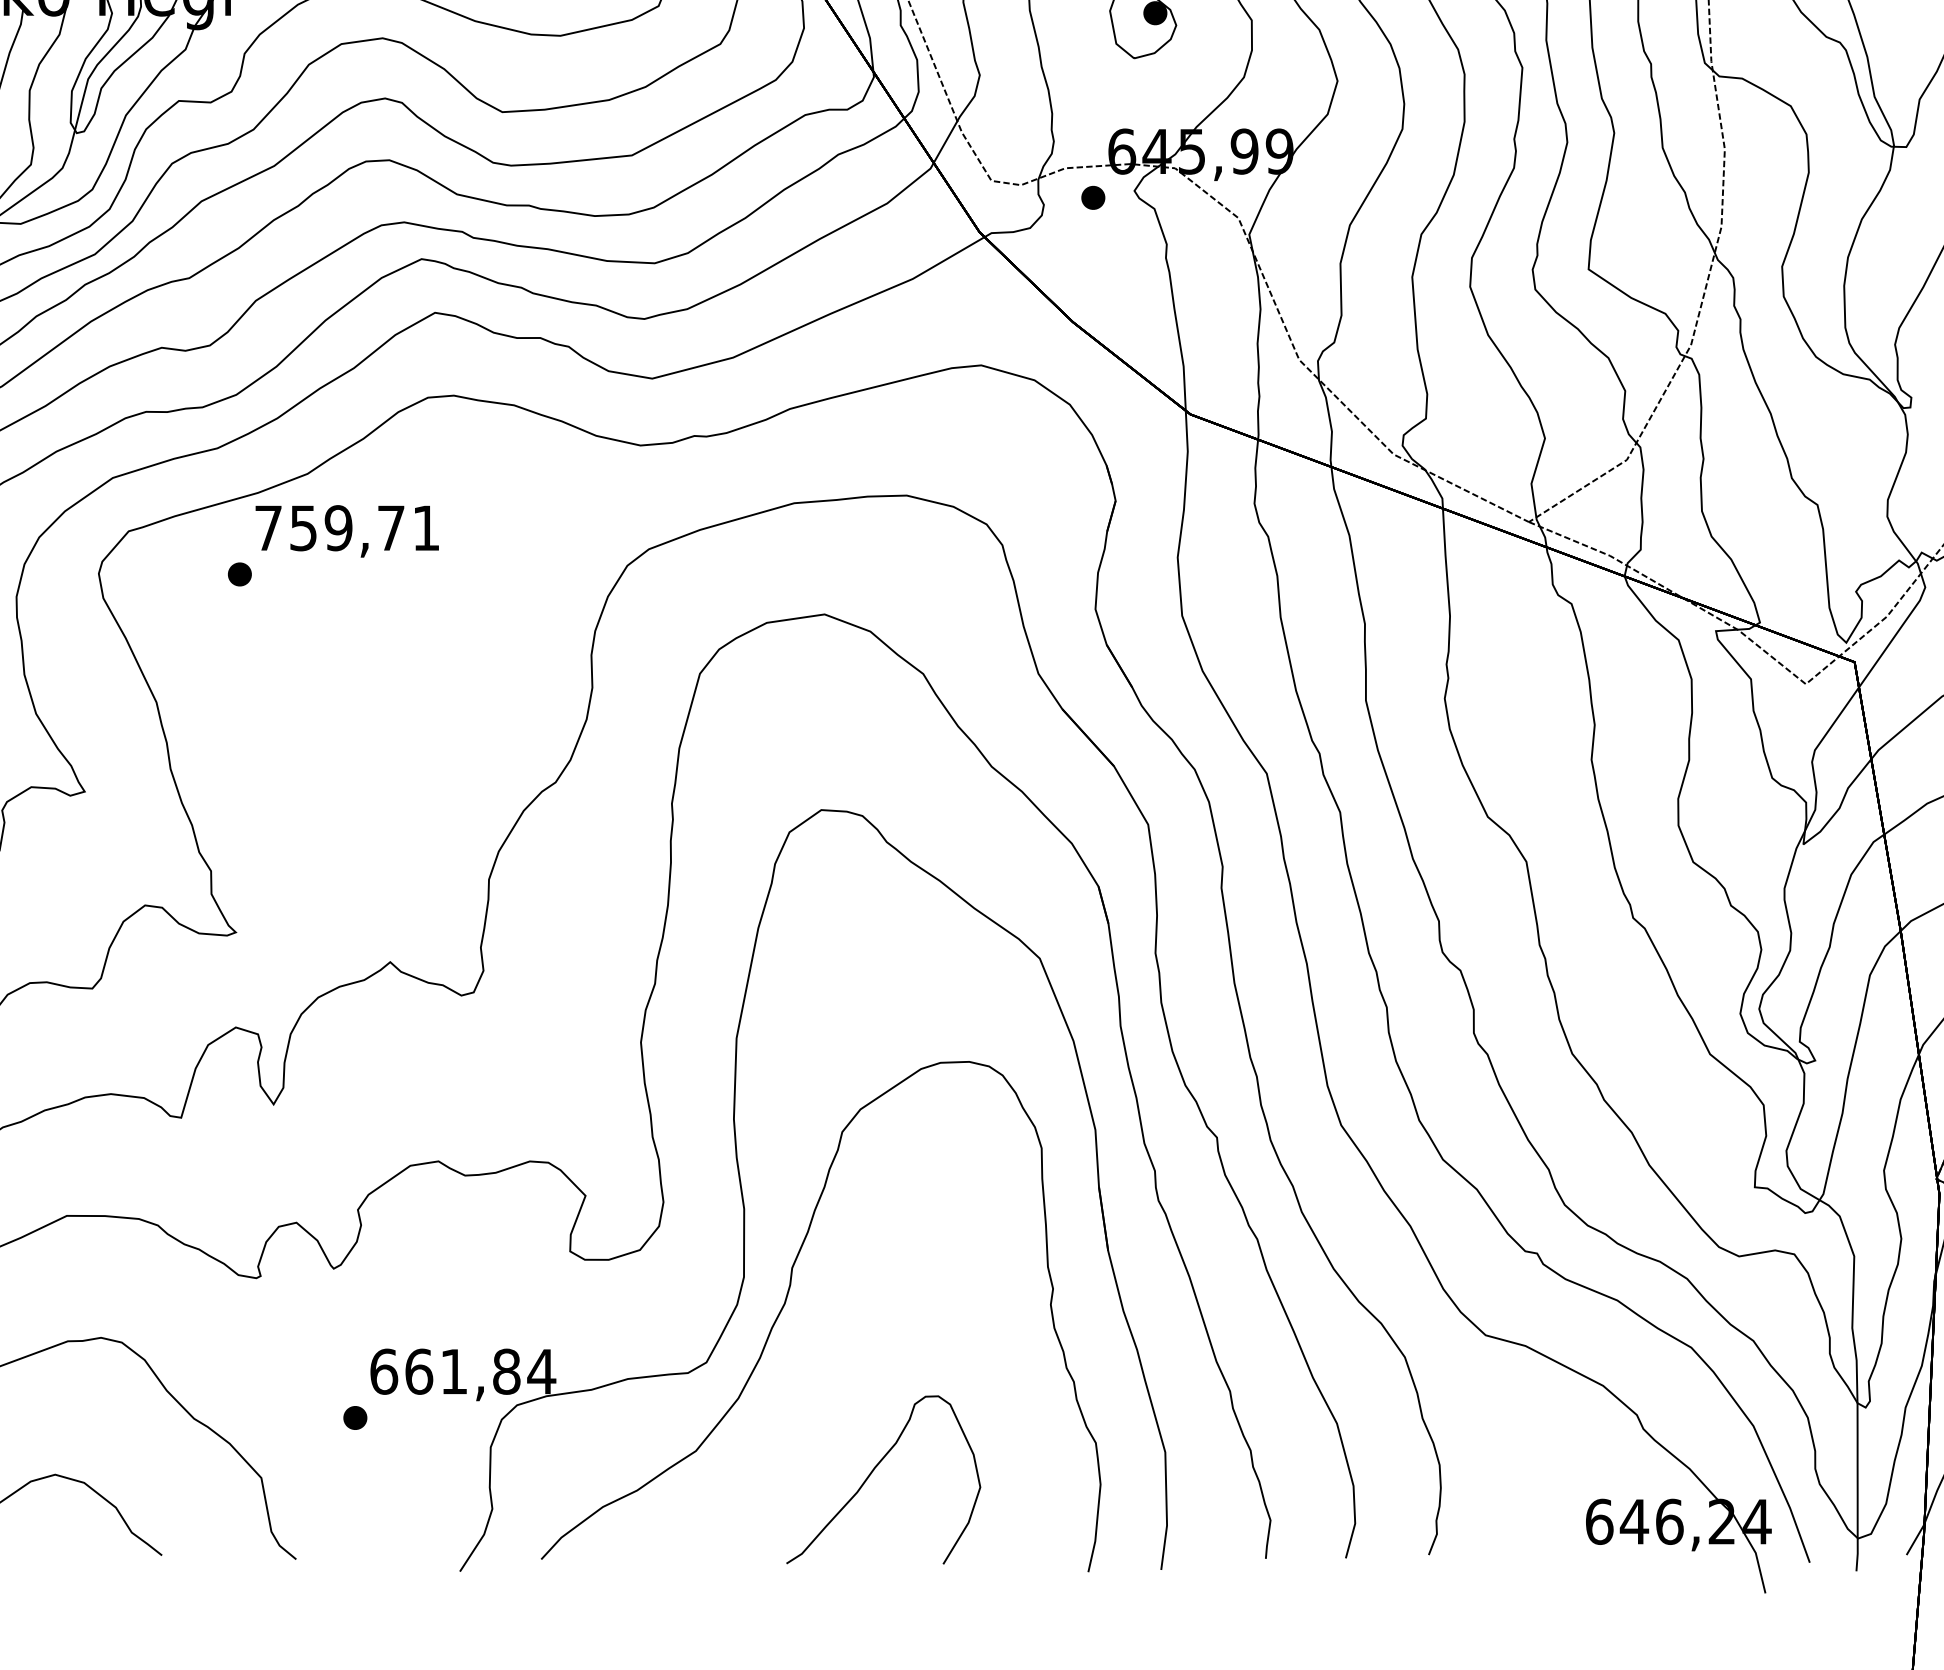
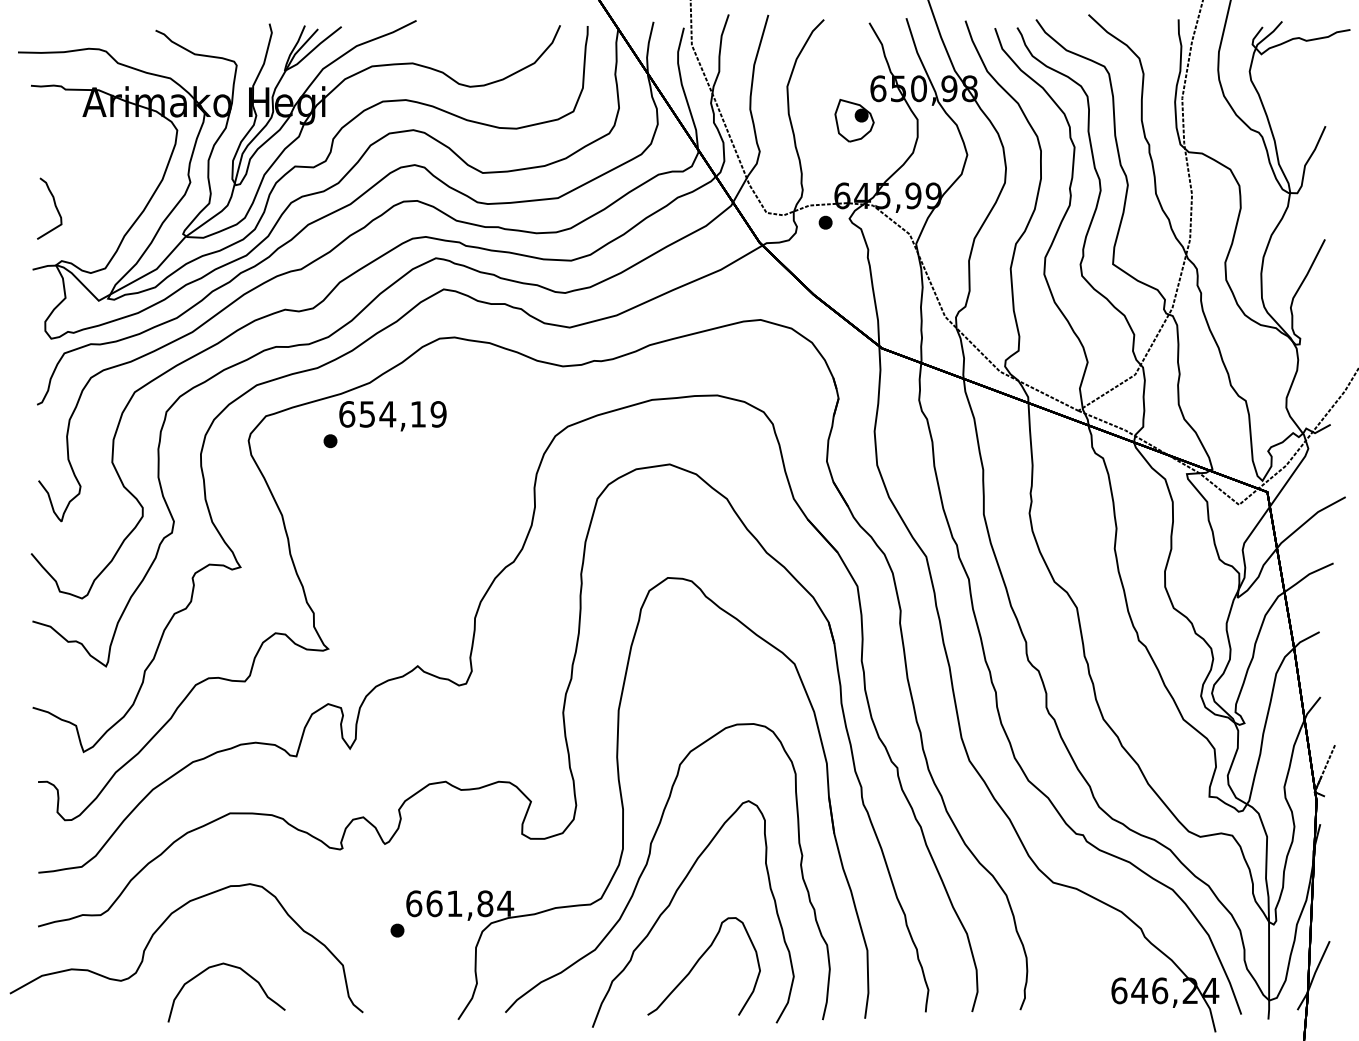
text: (346, 528) -> (392, 414), 759,71 -> 654,19
part: (827, 1371) -> (671, 903), added

